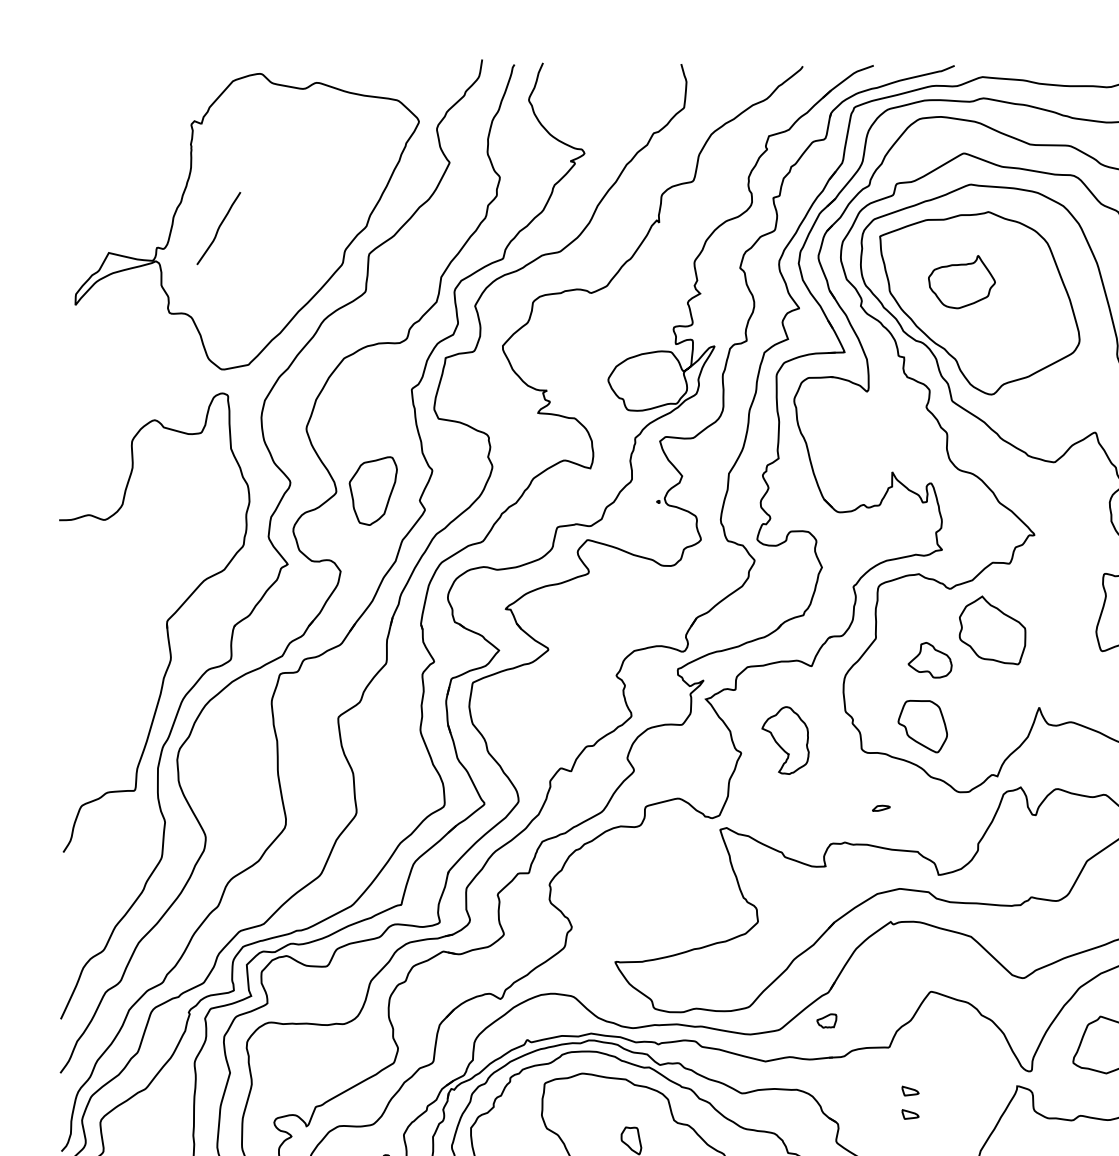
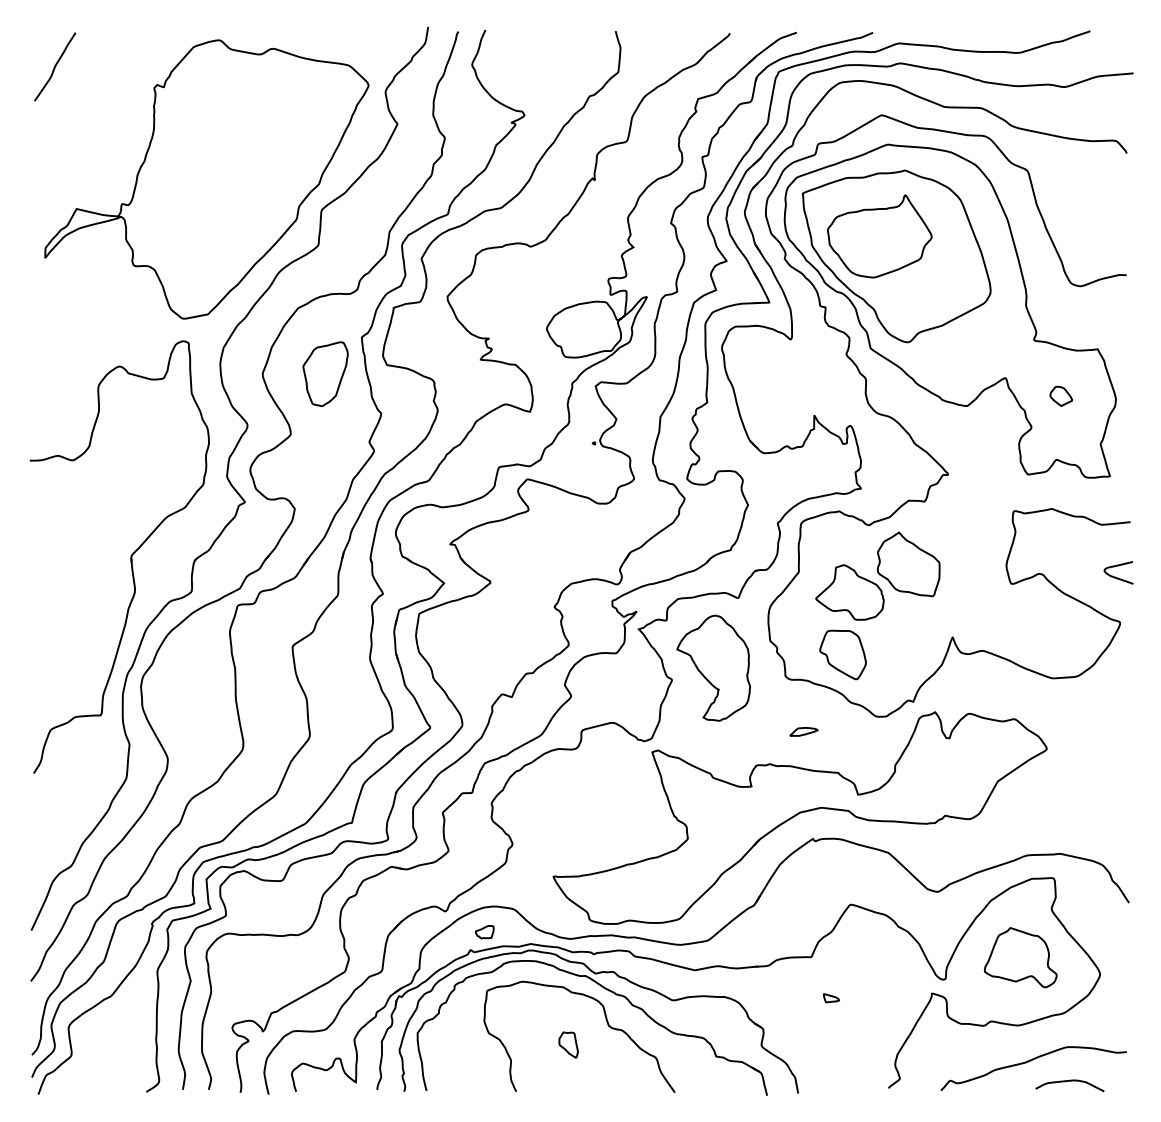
curve: (219, 228) -> (55, 66), moved
part: (961, 282) -> (879, 236), size x1.67
part: (373, 490) -> (325, 373), moved
part: (929, 660) -> (849, 592), size x1.67
part: (785, 739) -> (713, 667), size x1.67
part: (880, 807) -> (803, 731), size x1.67
part: (826, 1021) -> (484, 932), moved
part: (910, 1114) -> (831, 1020), removed

